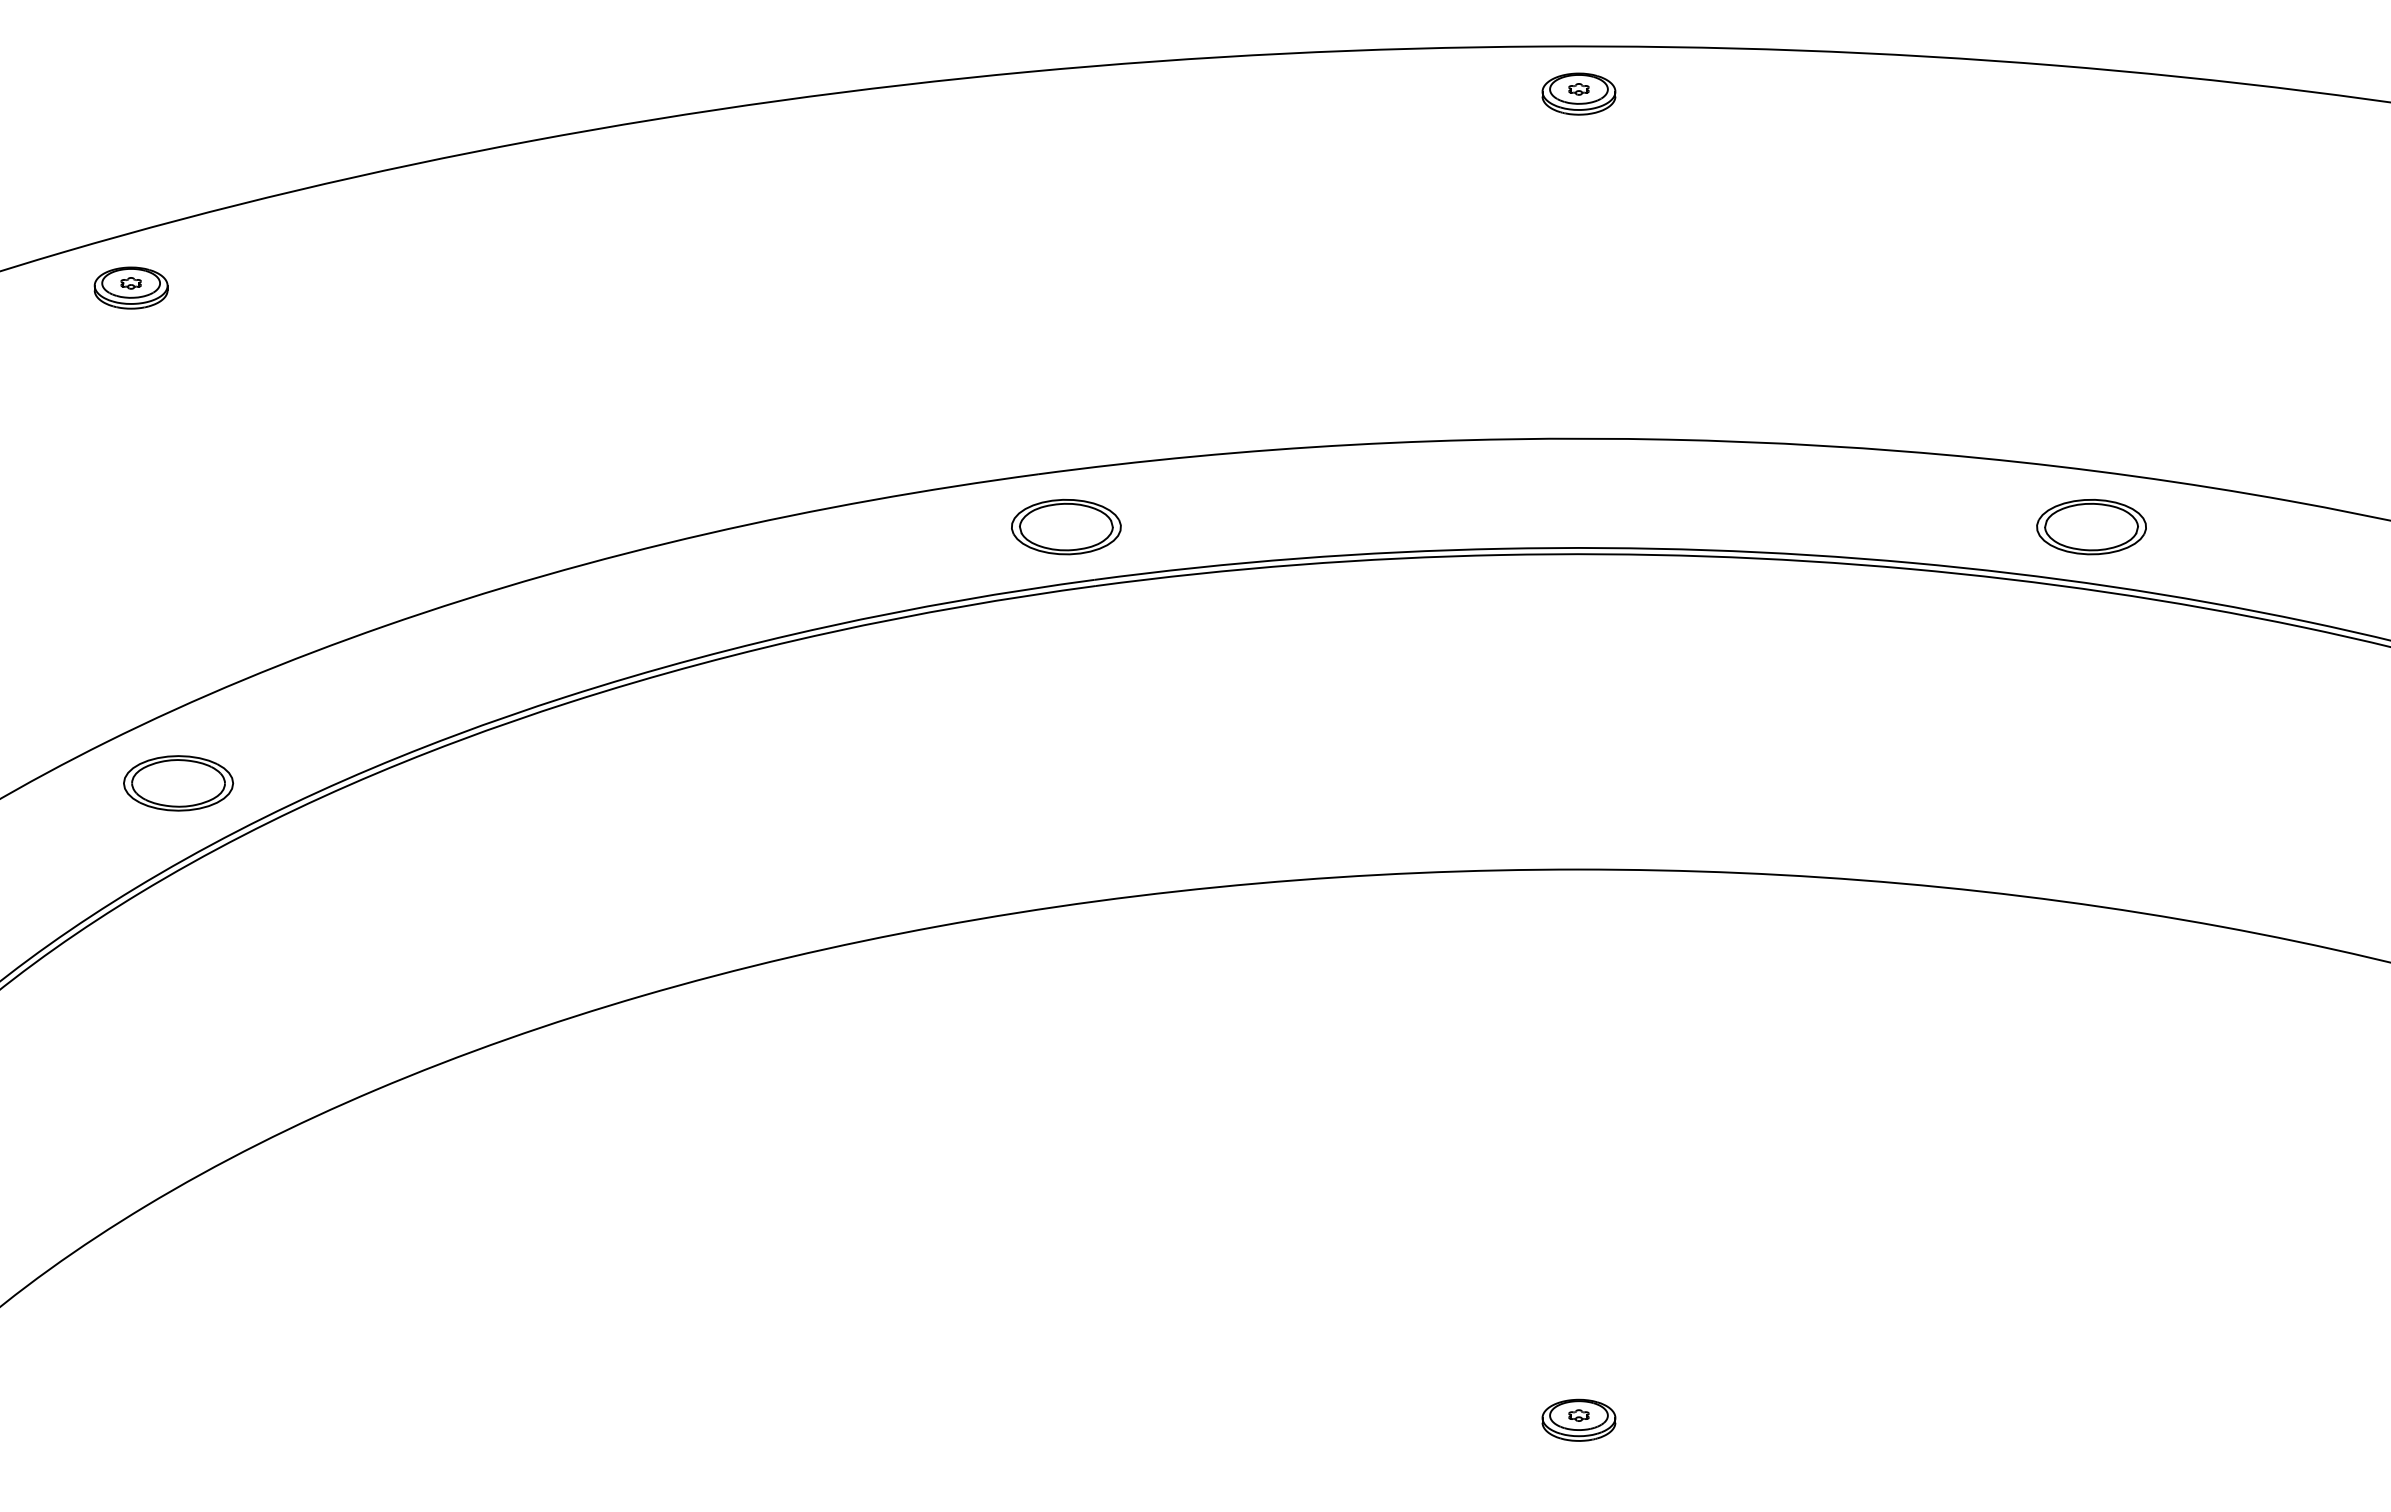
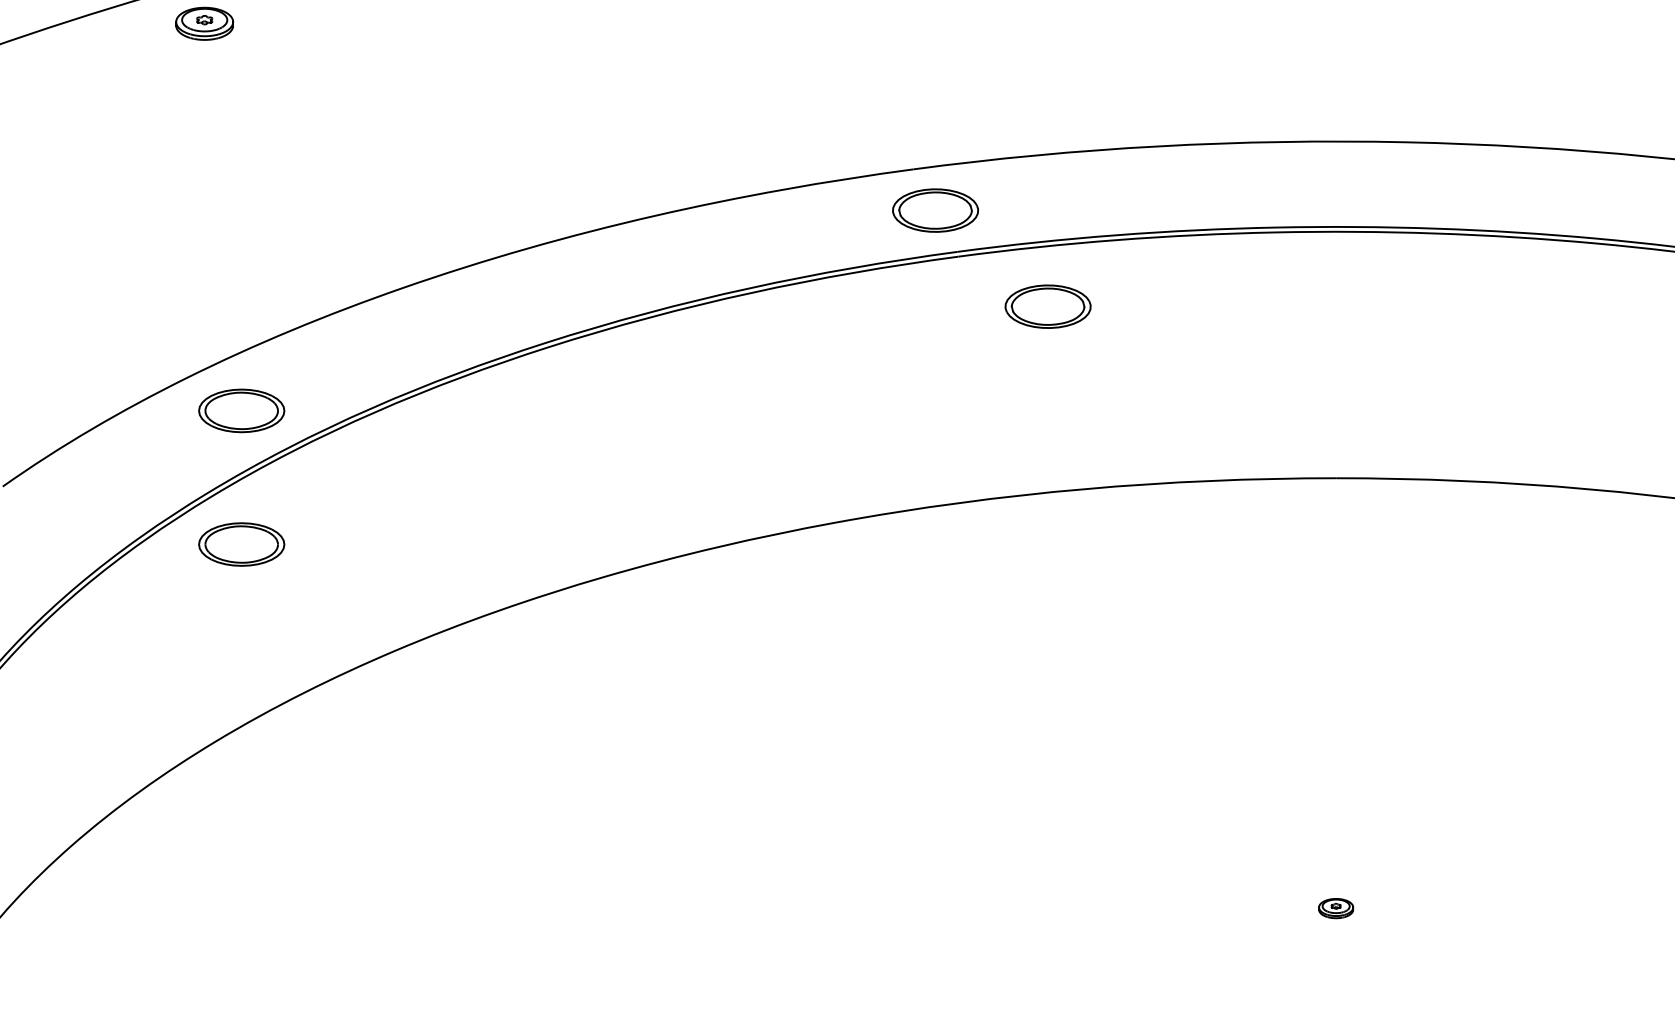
part: (1210, 650) -> (1048, 307), added
part: (178, 954) -> (241, 544), added
part: (1578, 1419) -> (1335, 908), size x0.6

